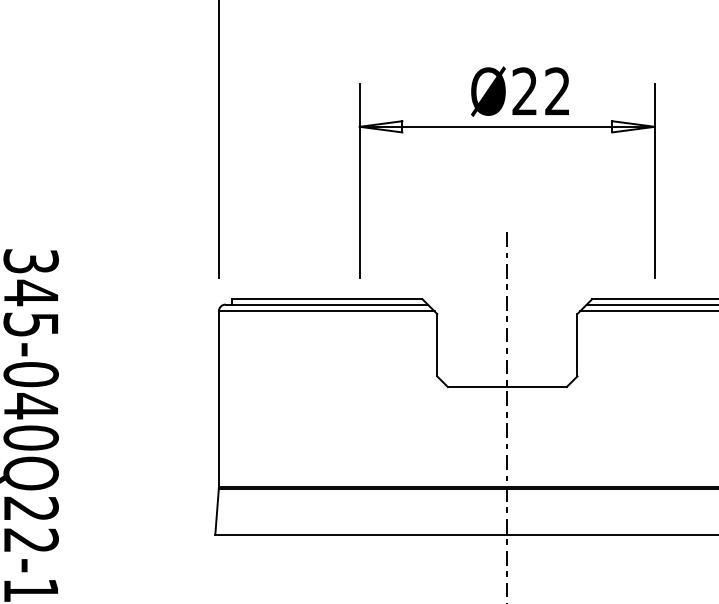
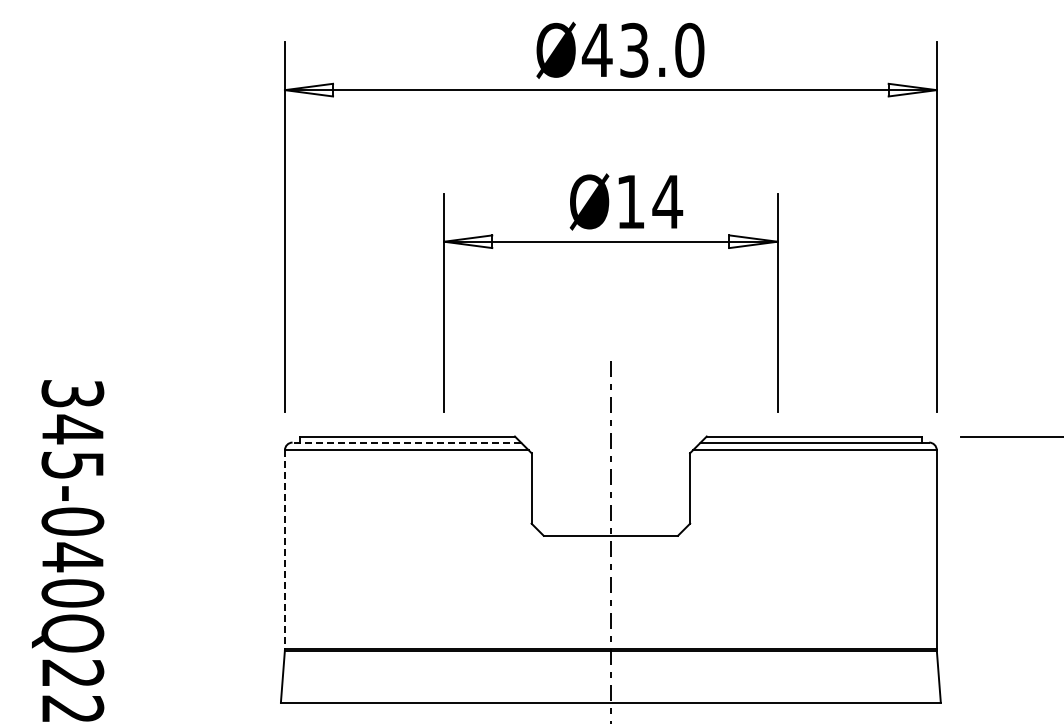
text: (541, 91) -> (649, 201), Ø22 -> Ø14
line: (326, 304) -> (406, 442), solid -> dashed
line: (218, 399) -> (284, 549), solid -> dashed

